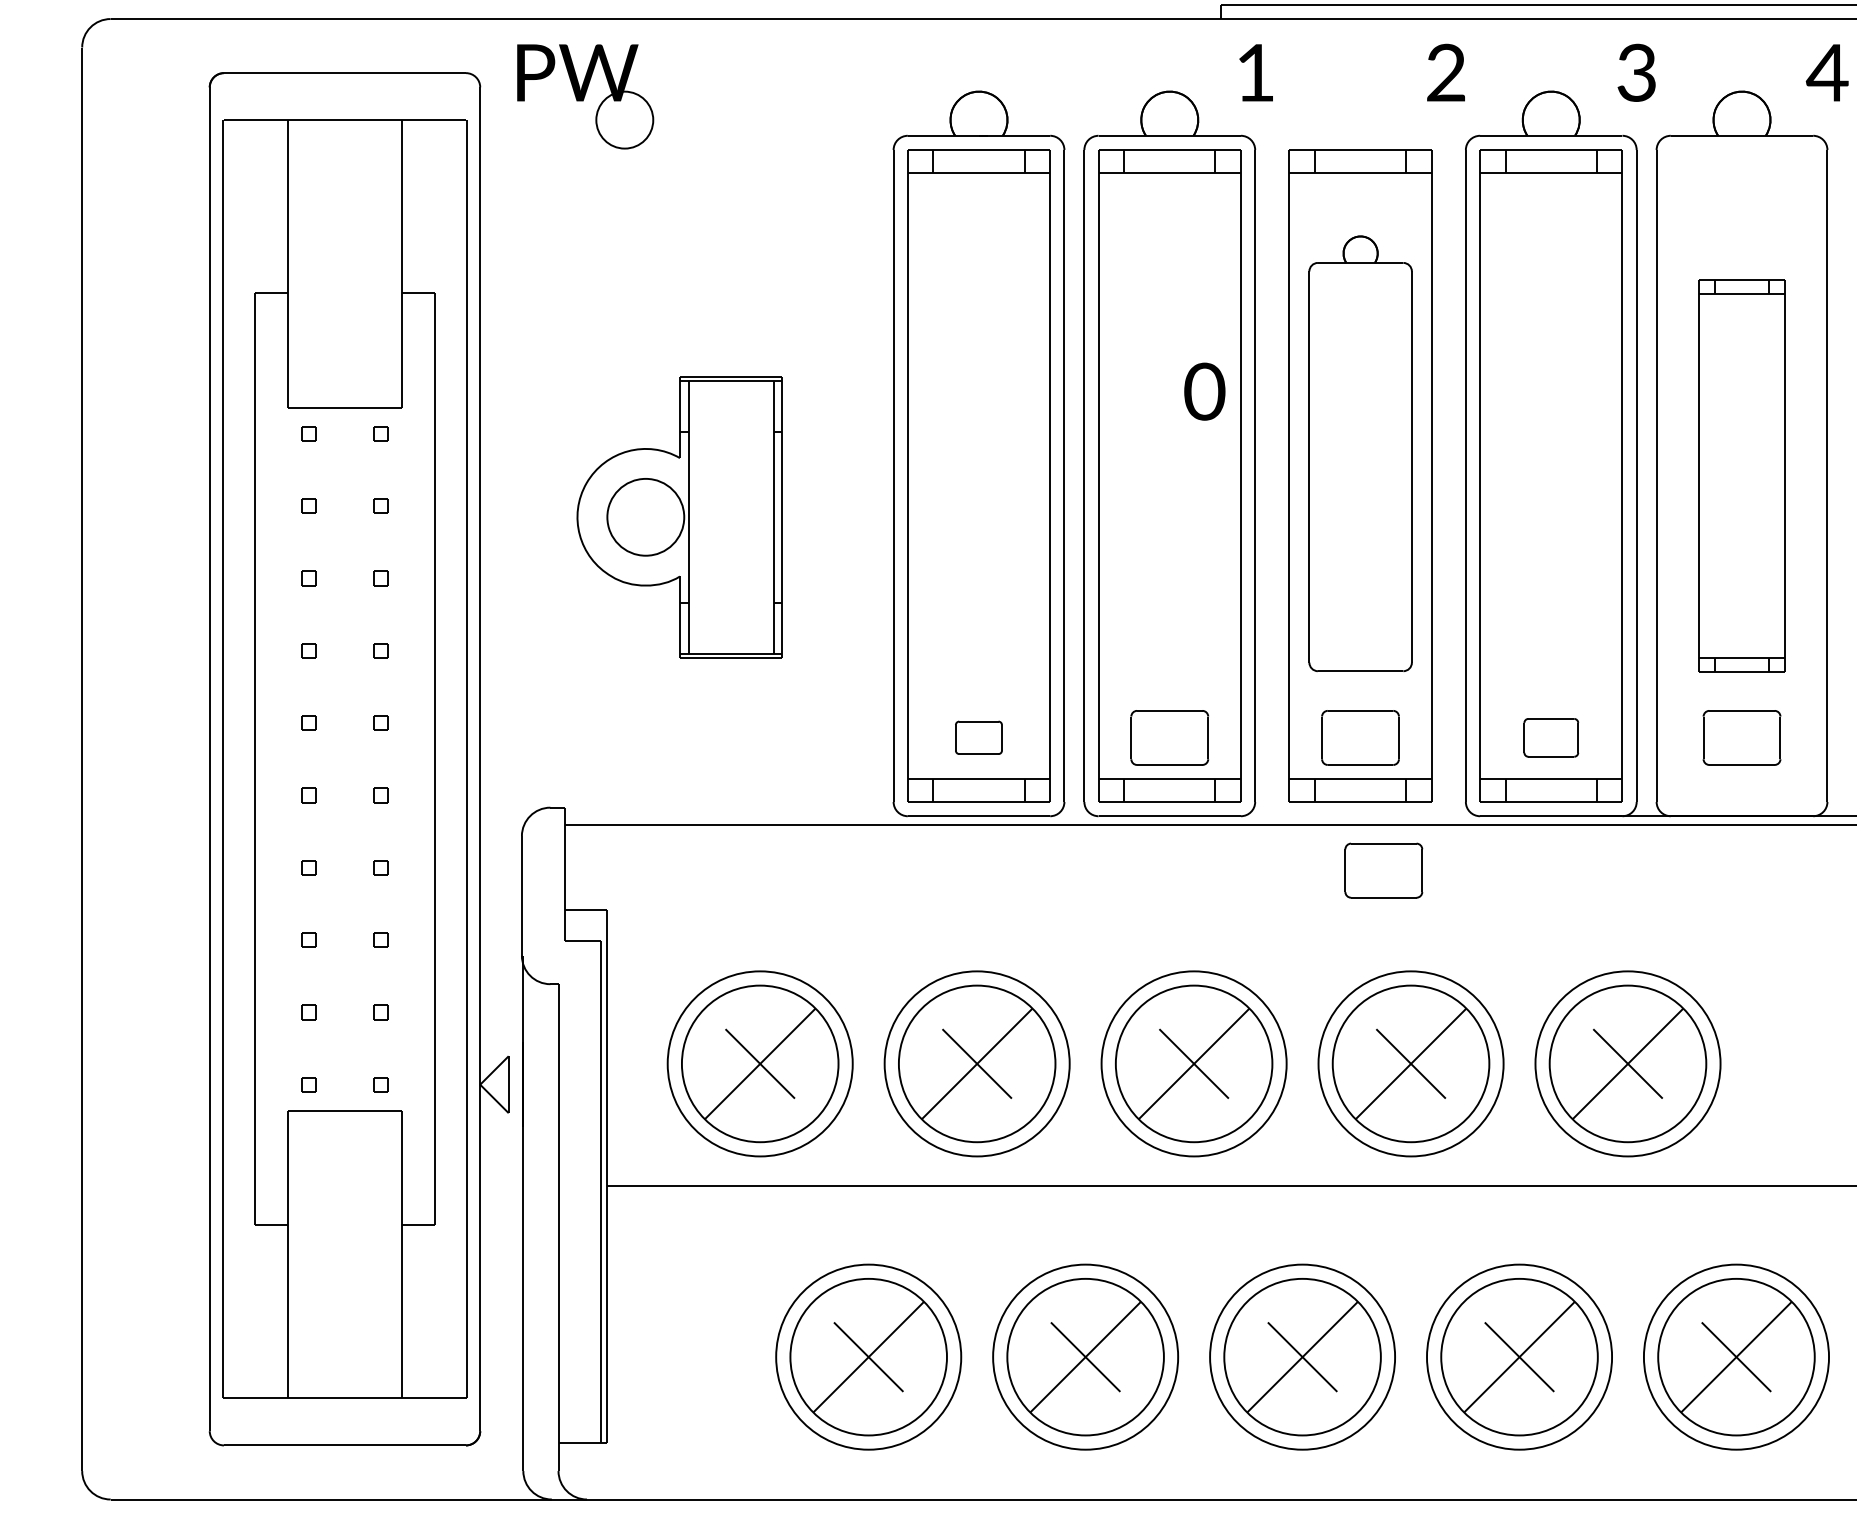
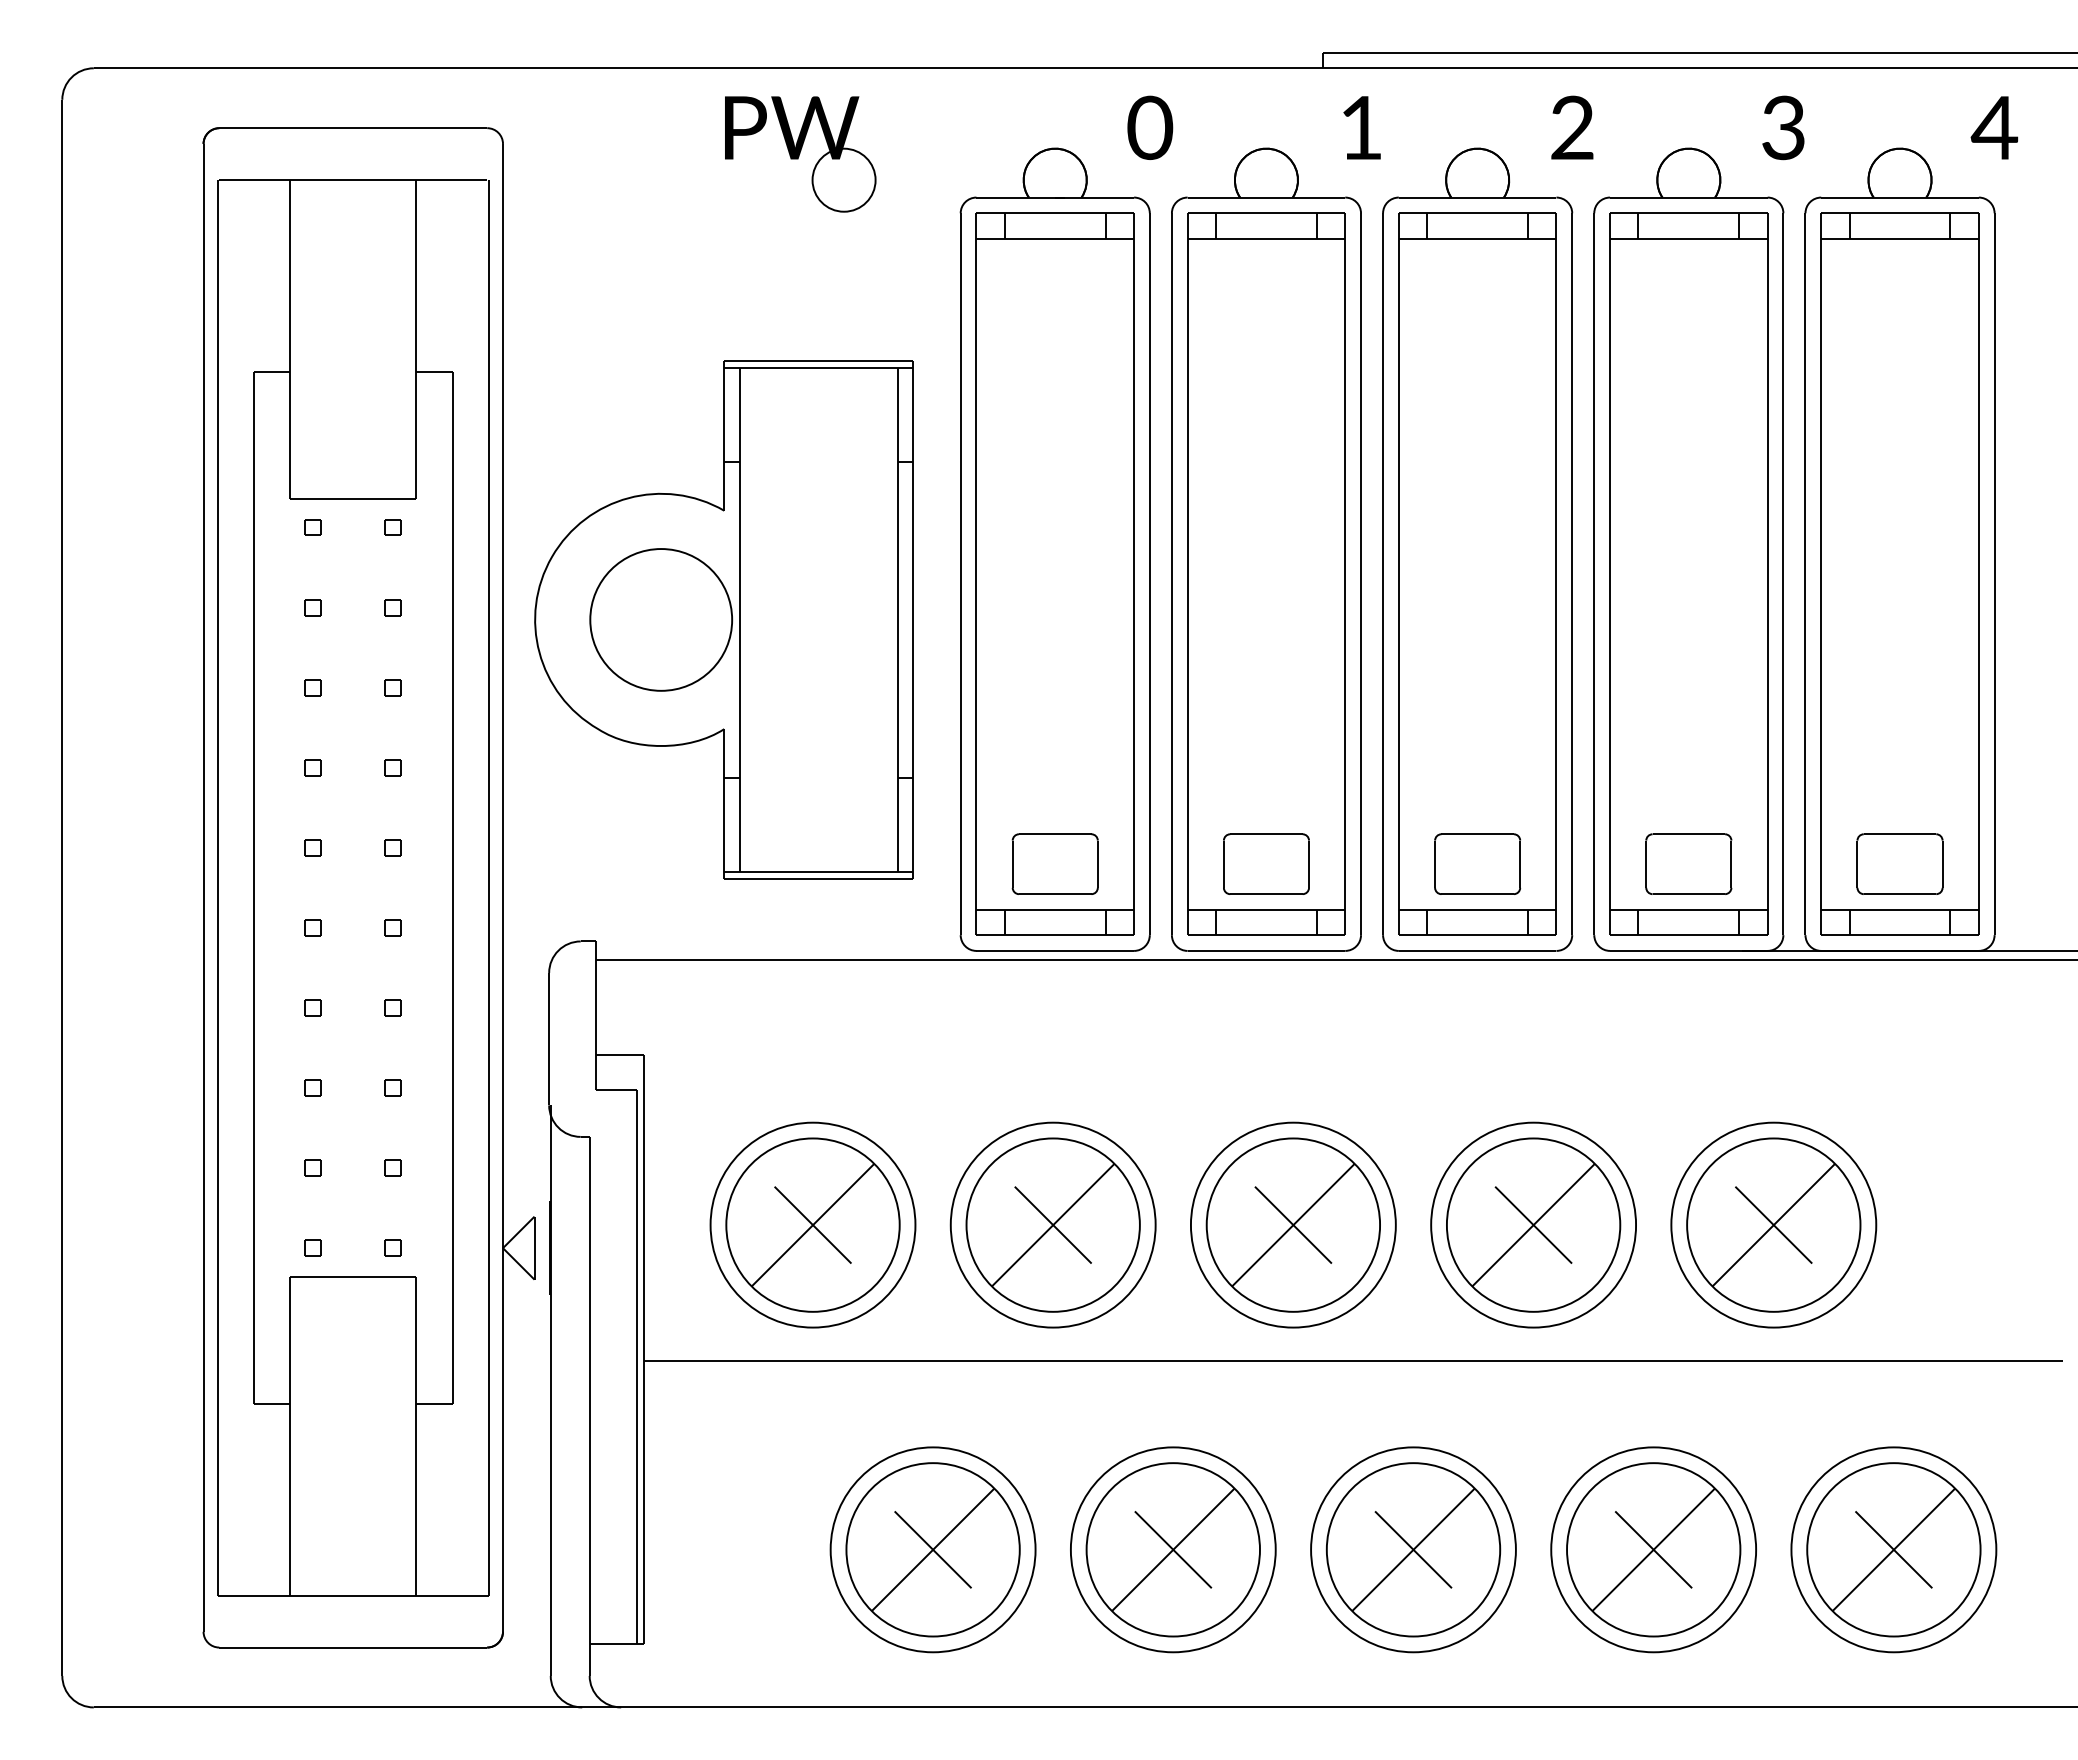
part: (585, 96) -> (800, 154), moved
text: (1205, 391) -> (1150, 127), moved
part: (1360, 453) -> (1477, 549), size x1.67
part: (1741, 475) -> (1899, 573), size x1.67
part: (679, 516) -> (723, 619), size x1.67
part: (978, 737) -> (1054, 863), size x1.67
part: (1550, 737) -> (1688, 863), size x1.43
part: (1383, 870) -> (1503, 1010), removed

